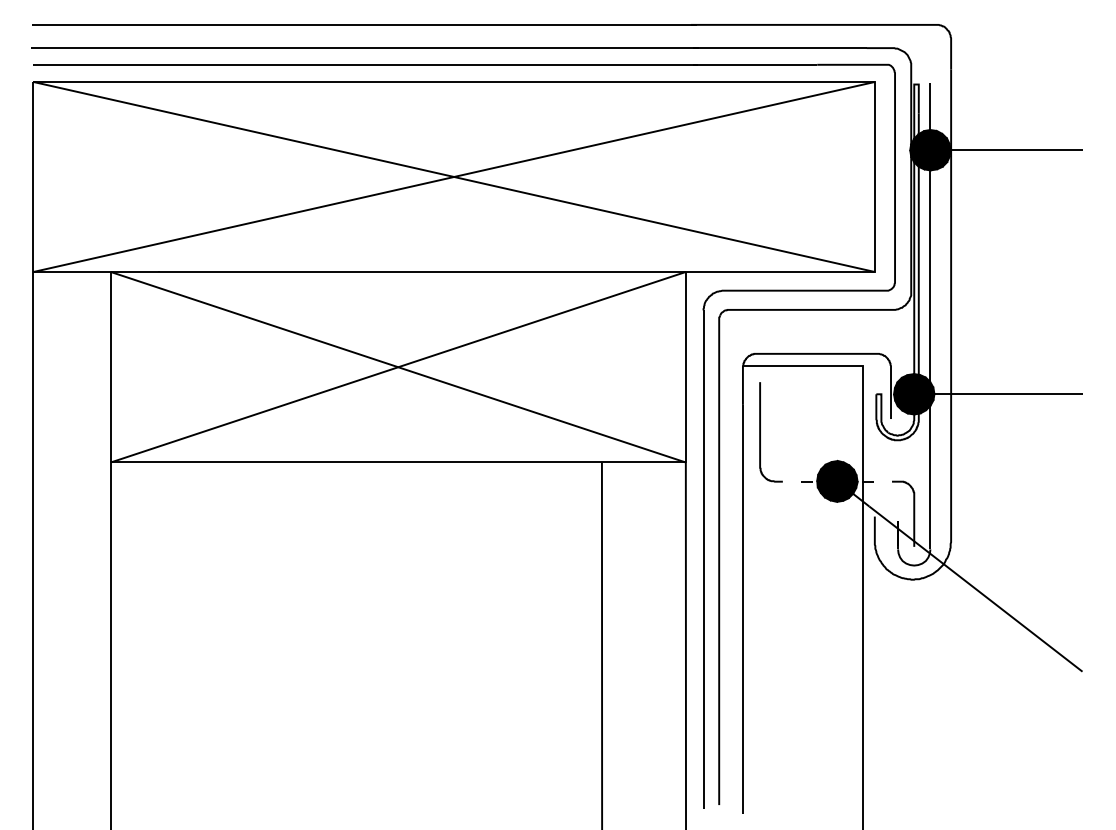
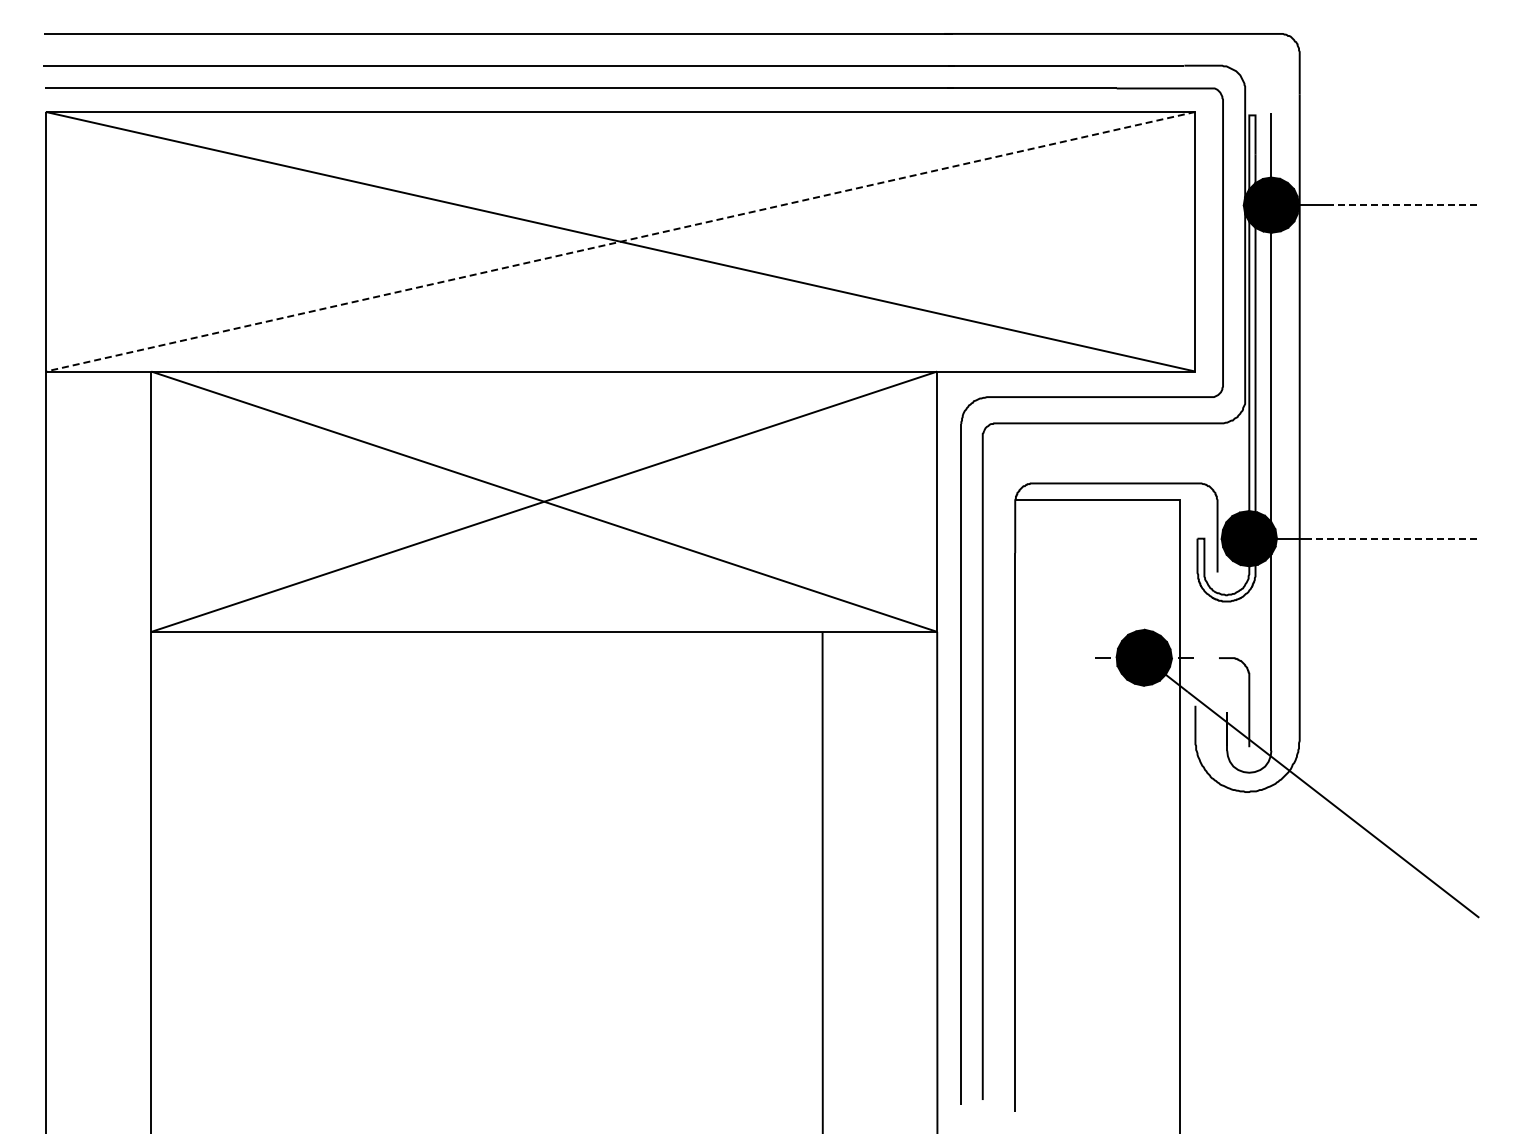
line: (1027, 150) -> (1403, 205), solid -> dashed
line: (454, 176) -> (620, 241), solid -> dashed
line: (1019, 394) -> (1392, 538), solid -> dashed
curve: (760, 432) -> (1039, 590), removed

